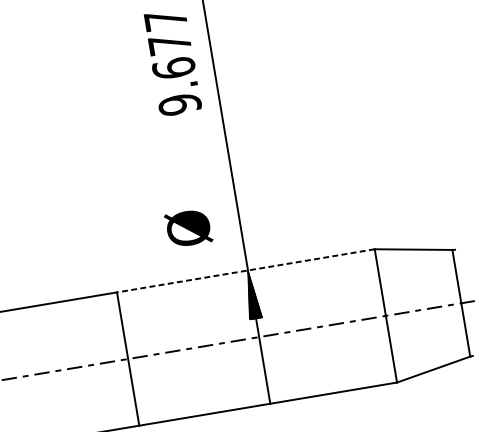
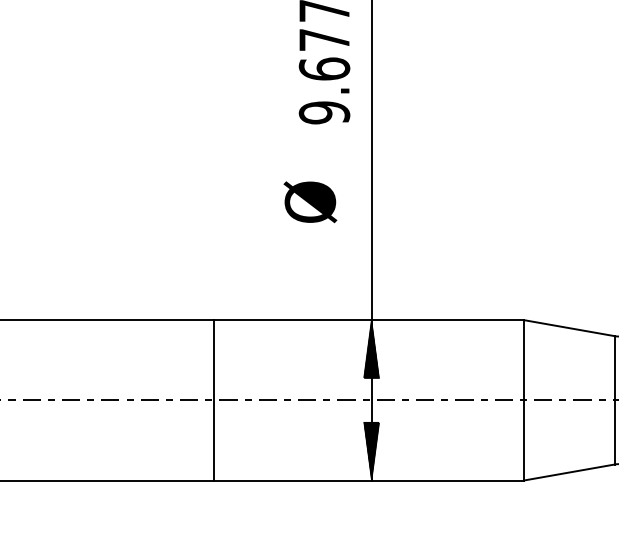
text: (188, 228) -> (310, 202), moved
line: (245, 271) -> (368, 320), dashed -> solid
hatch: (266, 379) -> (371, 451), added

